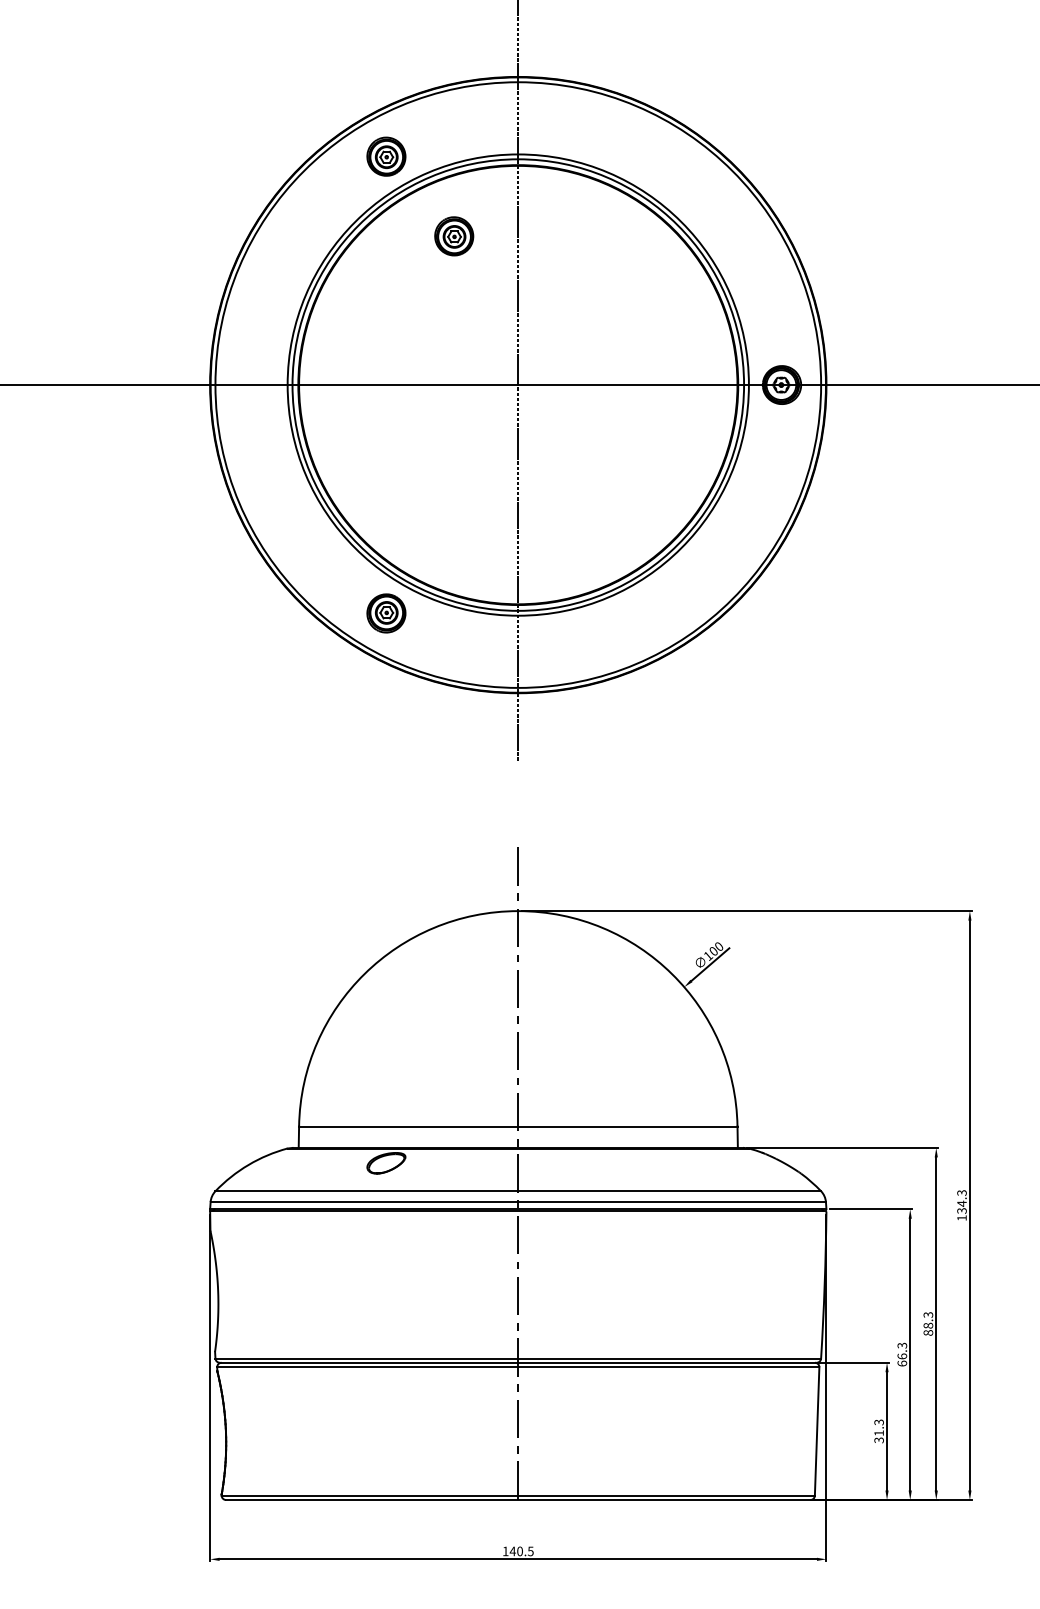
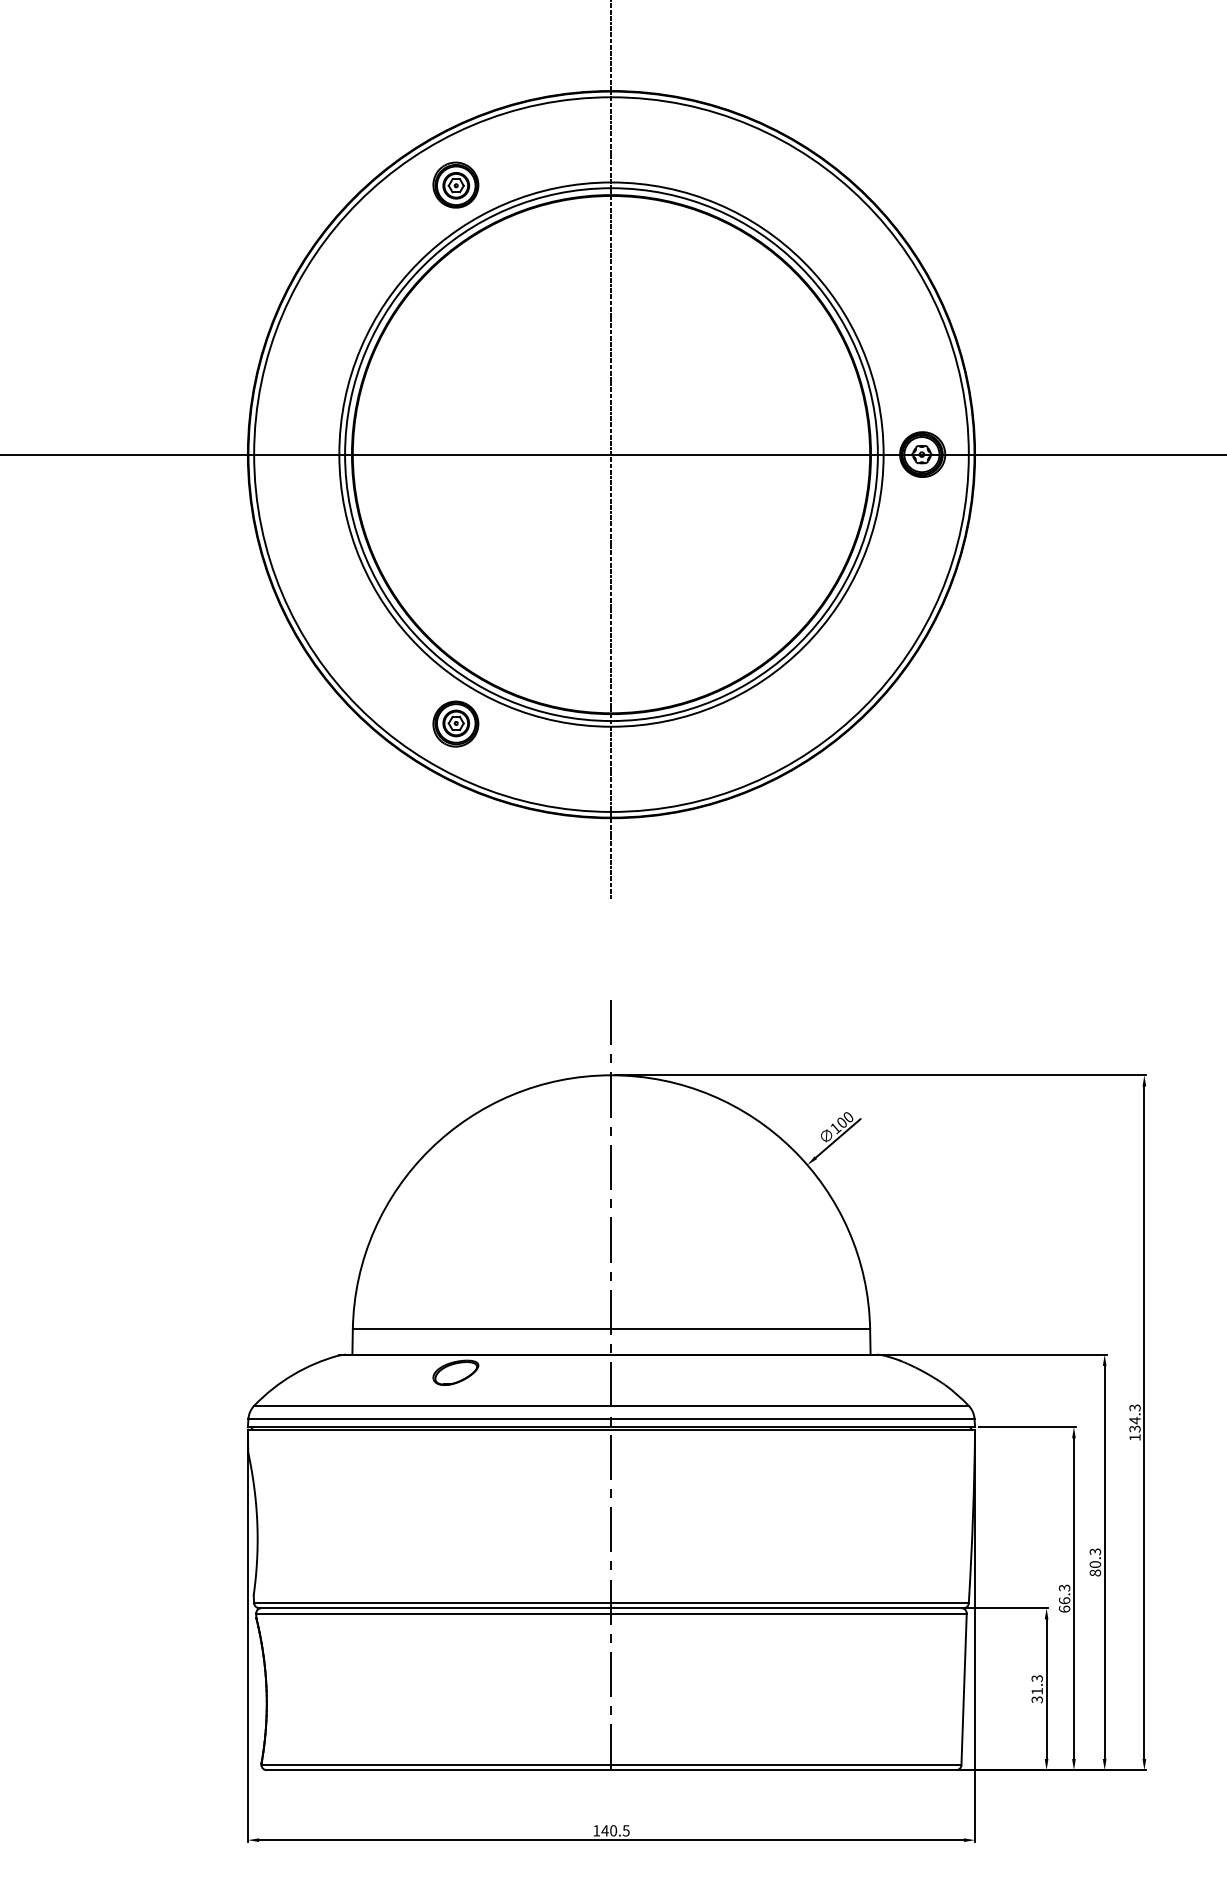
part: (453, 235) -> (535, 278), removed
text: (928, 1325) -> (1095, 1564), 88.3 -> 80.3

